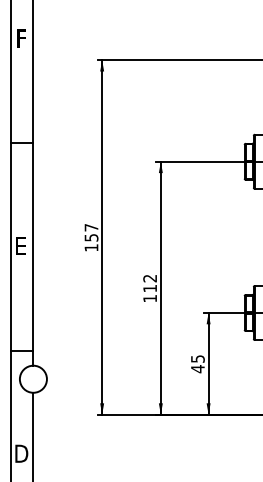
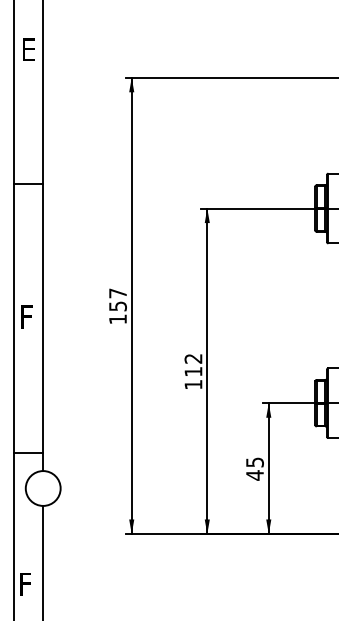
text: (23, 38) -> (30, 49), F -> E
text: (21, 245) -> (27, 316), E -> F
text: (21, 453) -> (27, 584), D -> F

